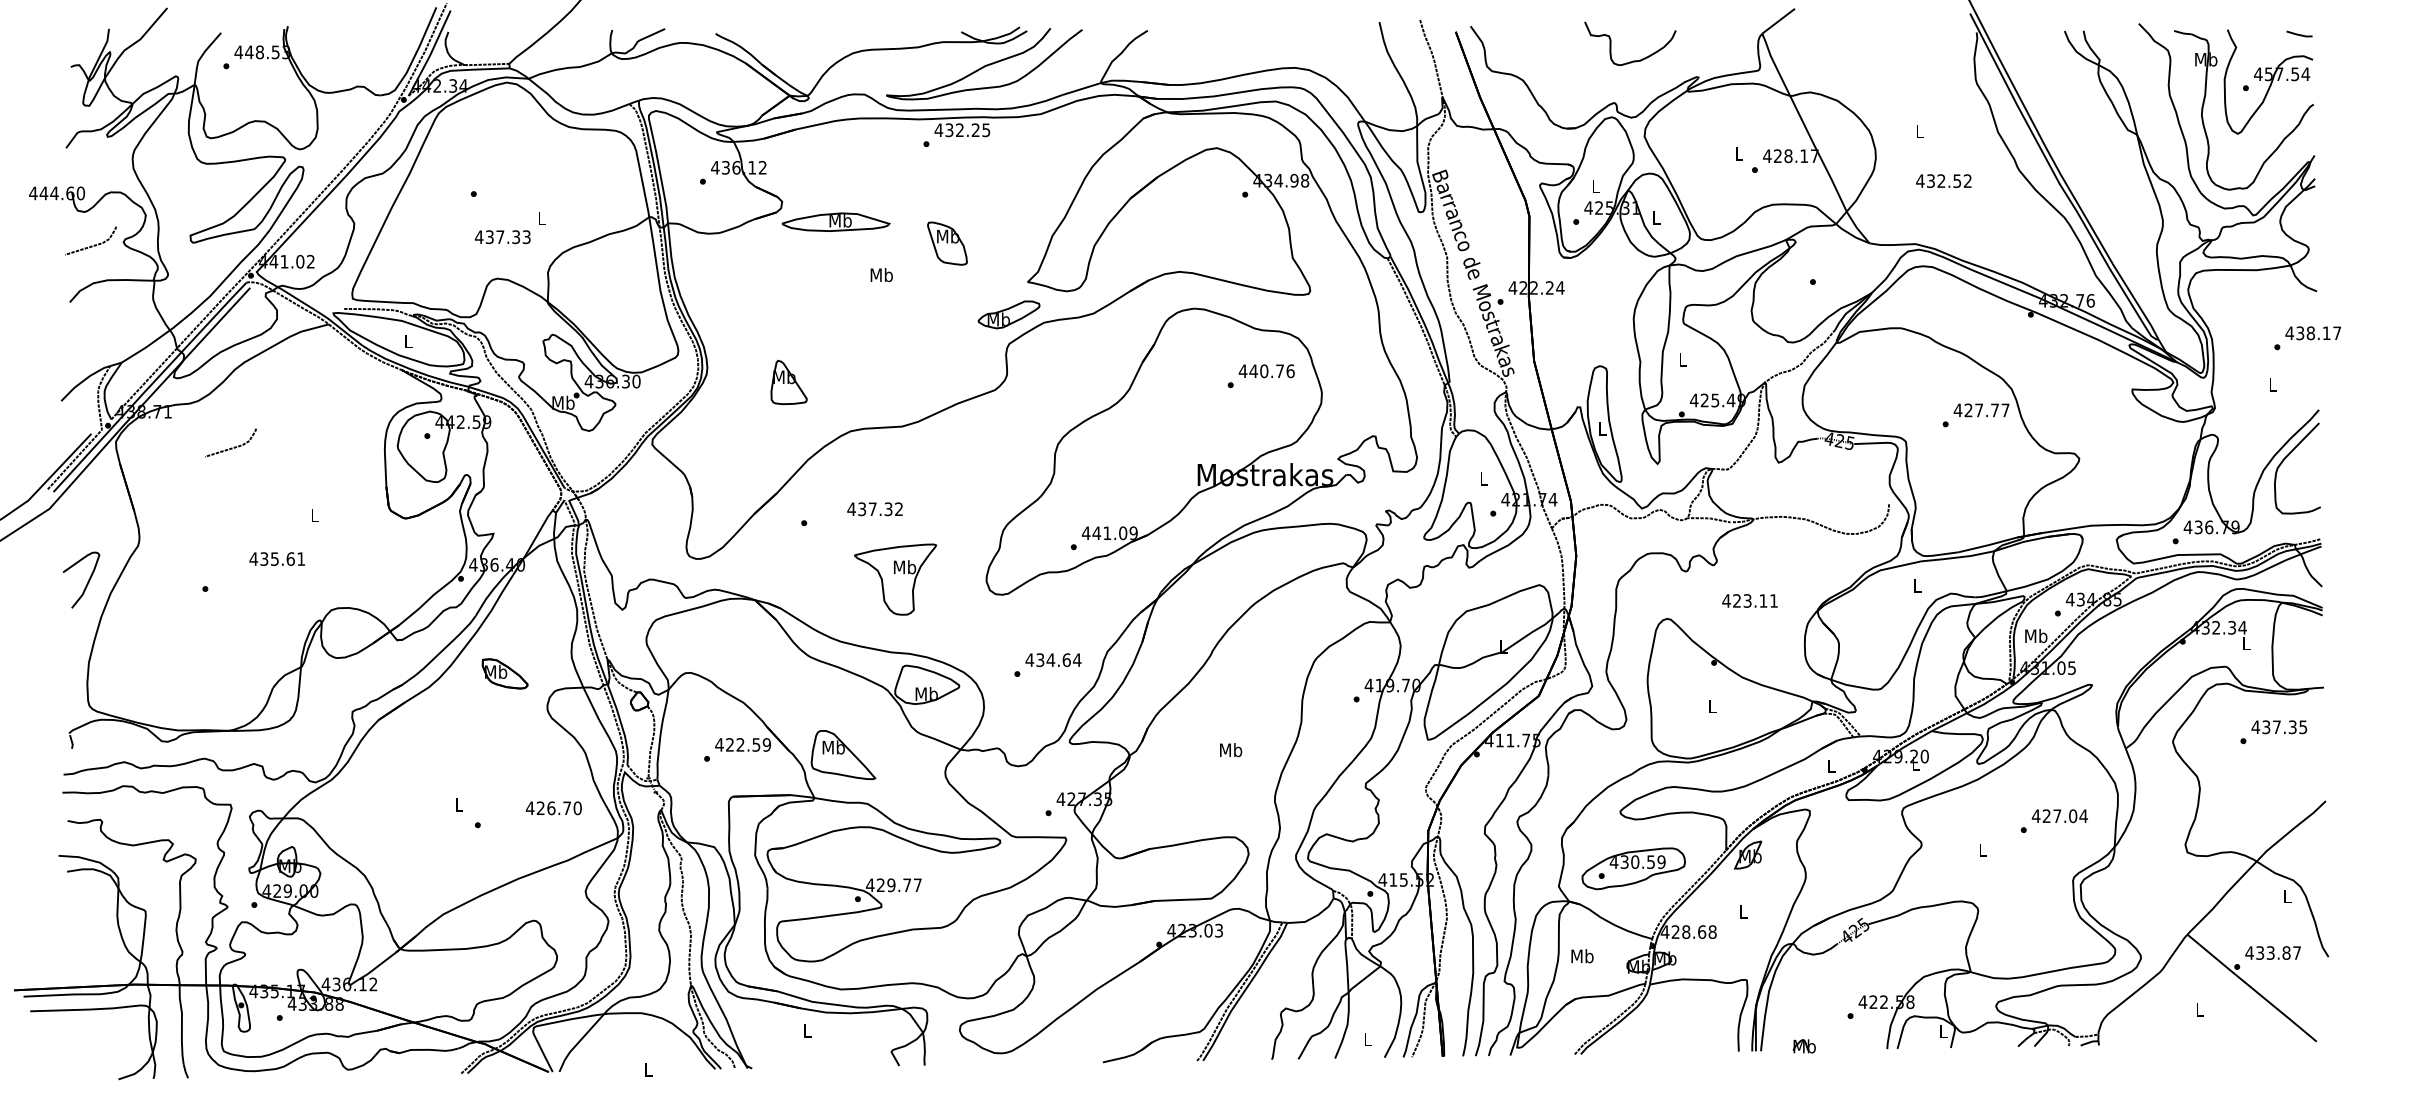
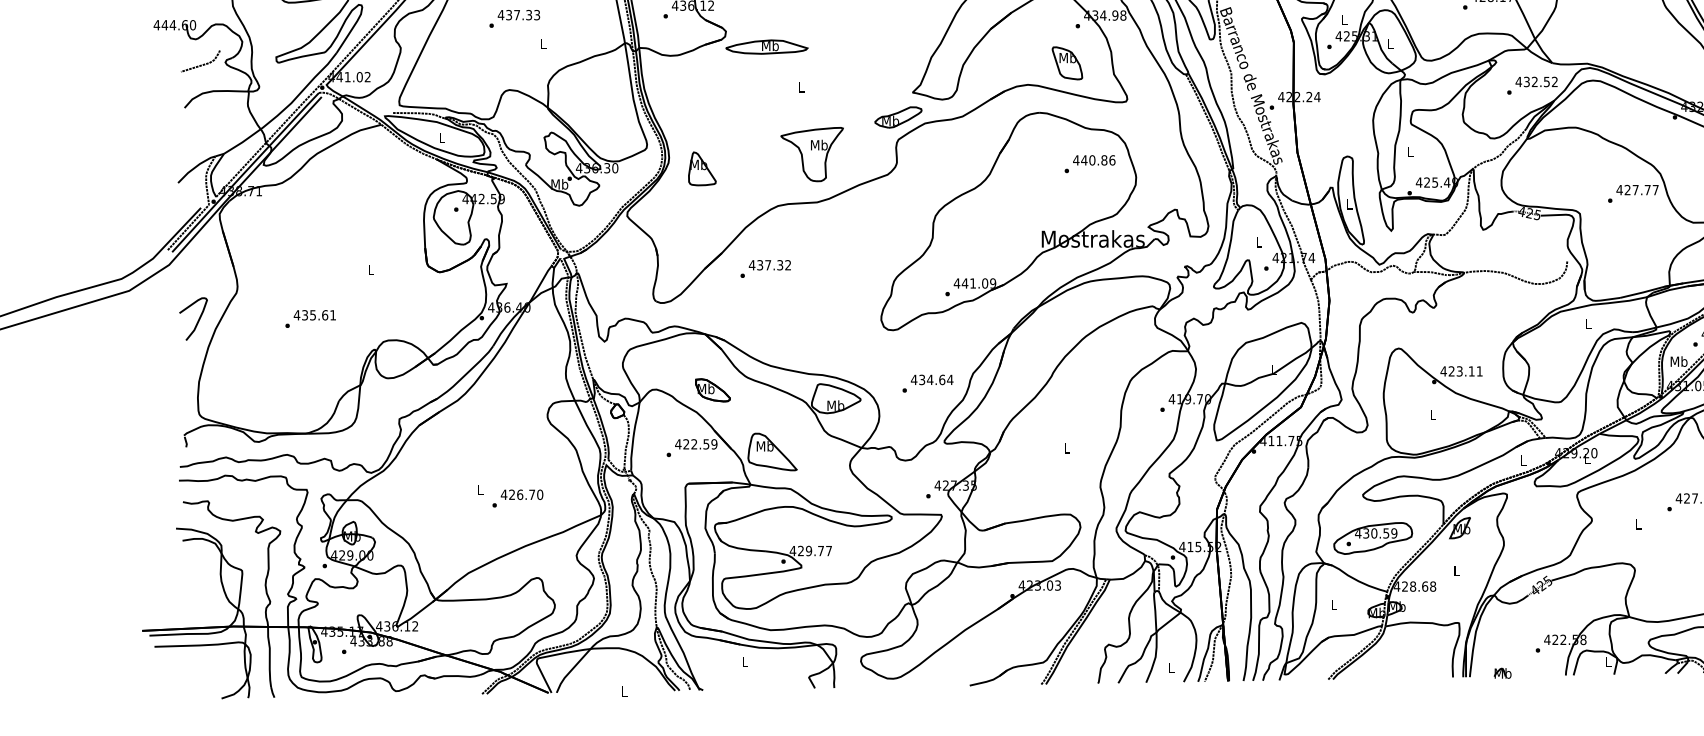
text: (1943, 180) -> (1536, 81), moved
text: (502, 237) -> (518, 15), moved
part: (947, 243) -> (1067, 63), moved
text: (881, 275) -> (801, 87), Mb -> L
text: (1280, 371) -> (1104, 160), 440.76 -> 440.86
part: (788, 382) -> (701, 168), moved
line: (231, 447) -> (307, 218), removed
text: (874, 509) -> (769, 265), moved
text: (276, 558) -> (314, 314), moved
part: (895, 579) -> (812, 154), moved
text: (1749, 600) -> (1461, 371), moved
part: (504, 673) -> (712, 390), moved
text: (1231, 750) -> (1067, 448), Mb -> L
text: (553, 808) -> (521, 494), moved
text: (1582, 956) -> (1334, 605), Mb -> L

